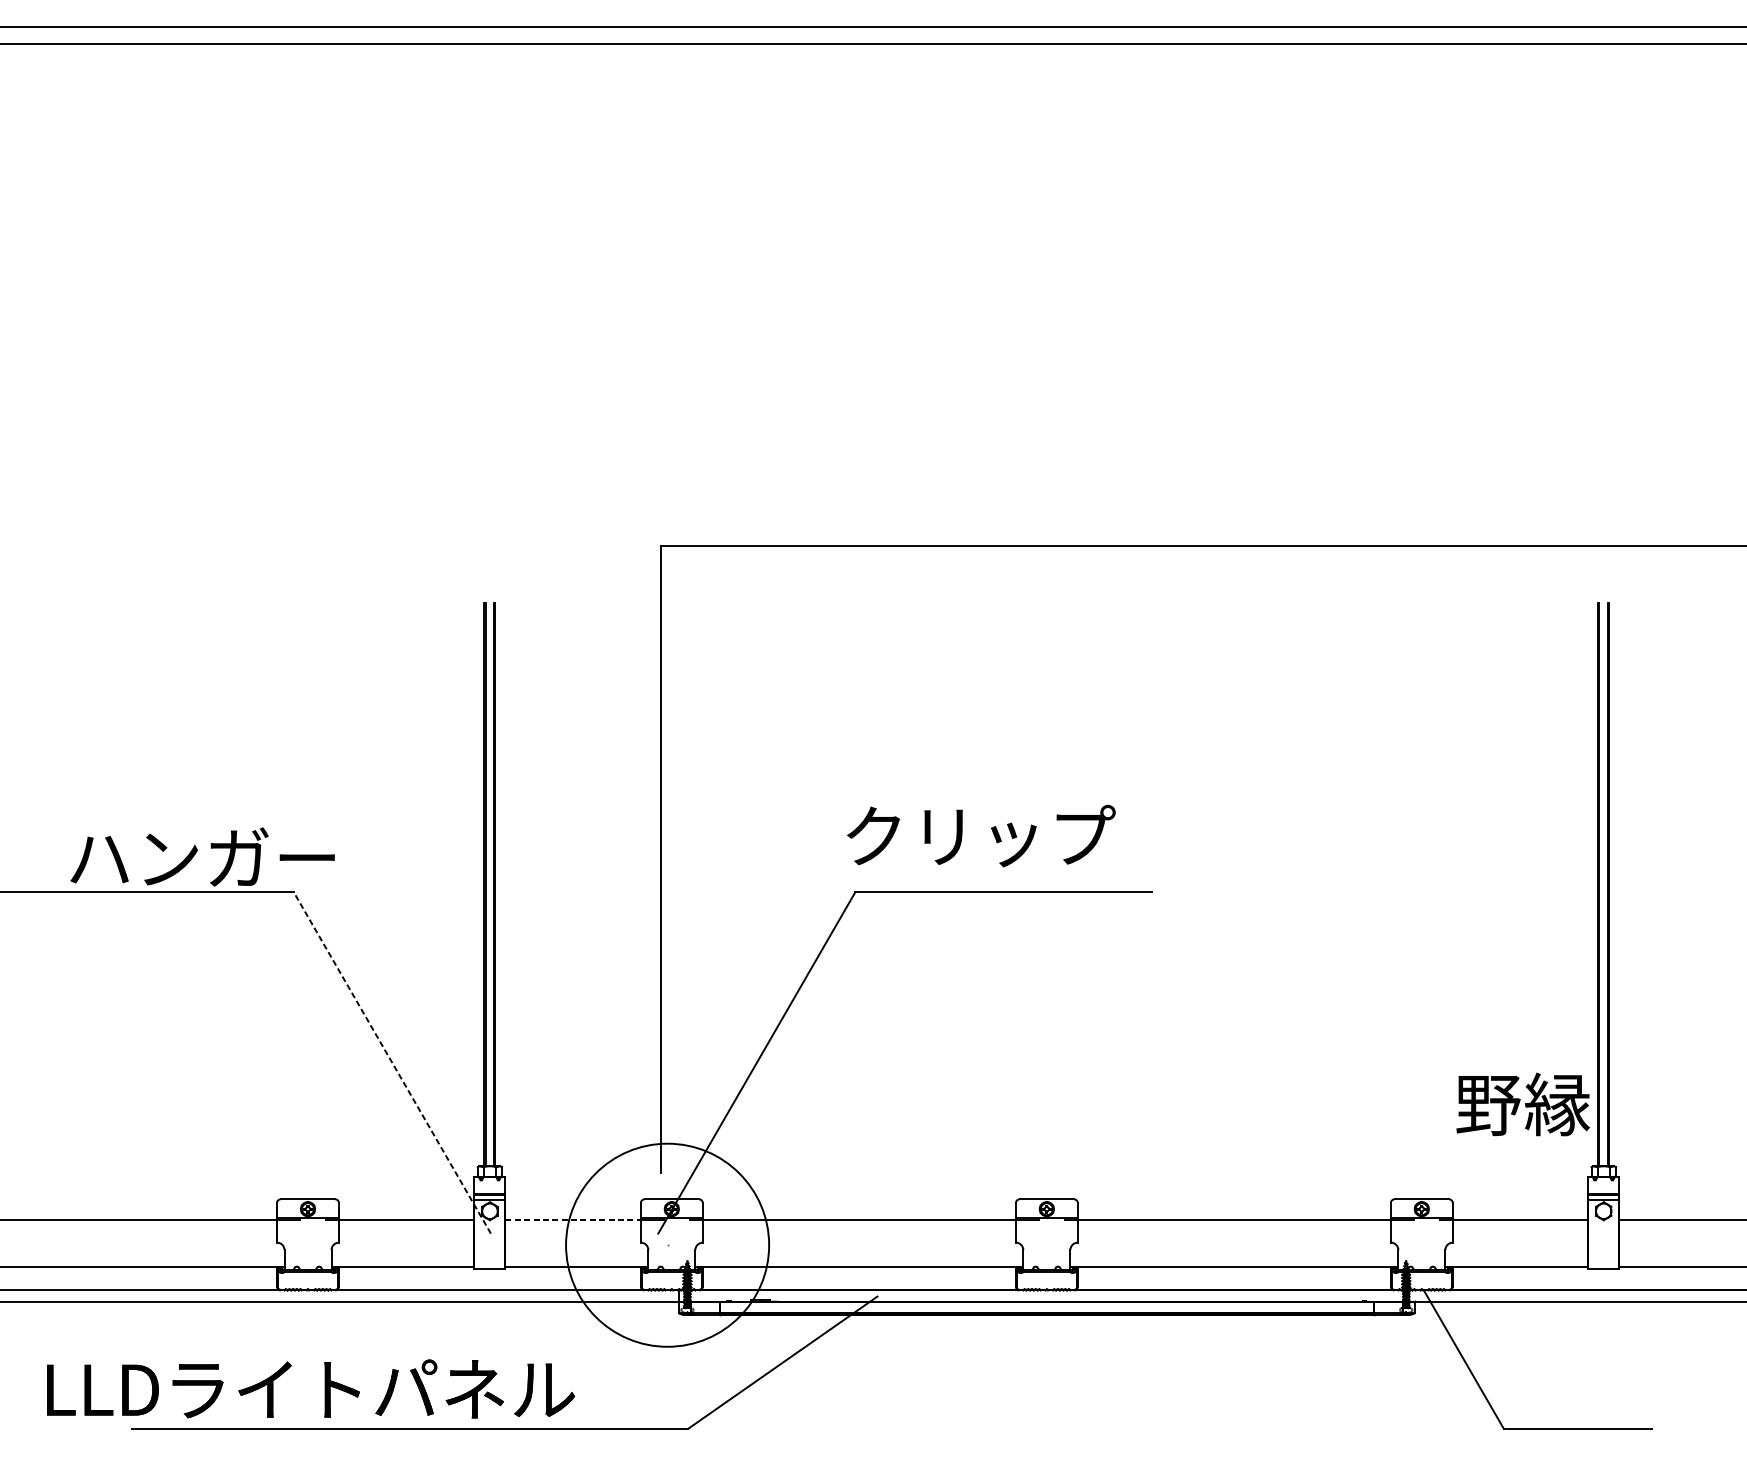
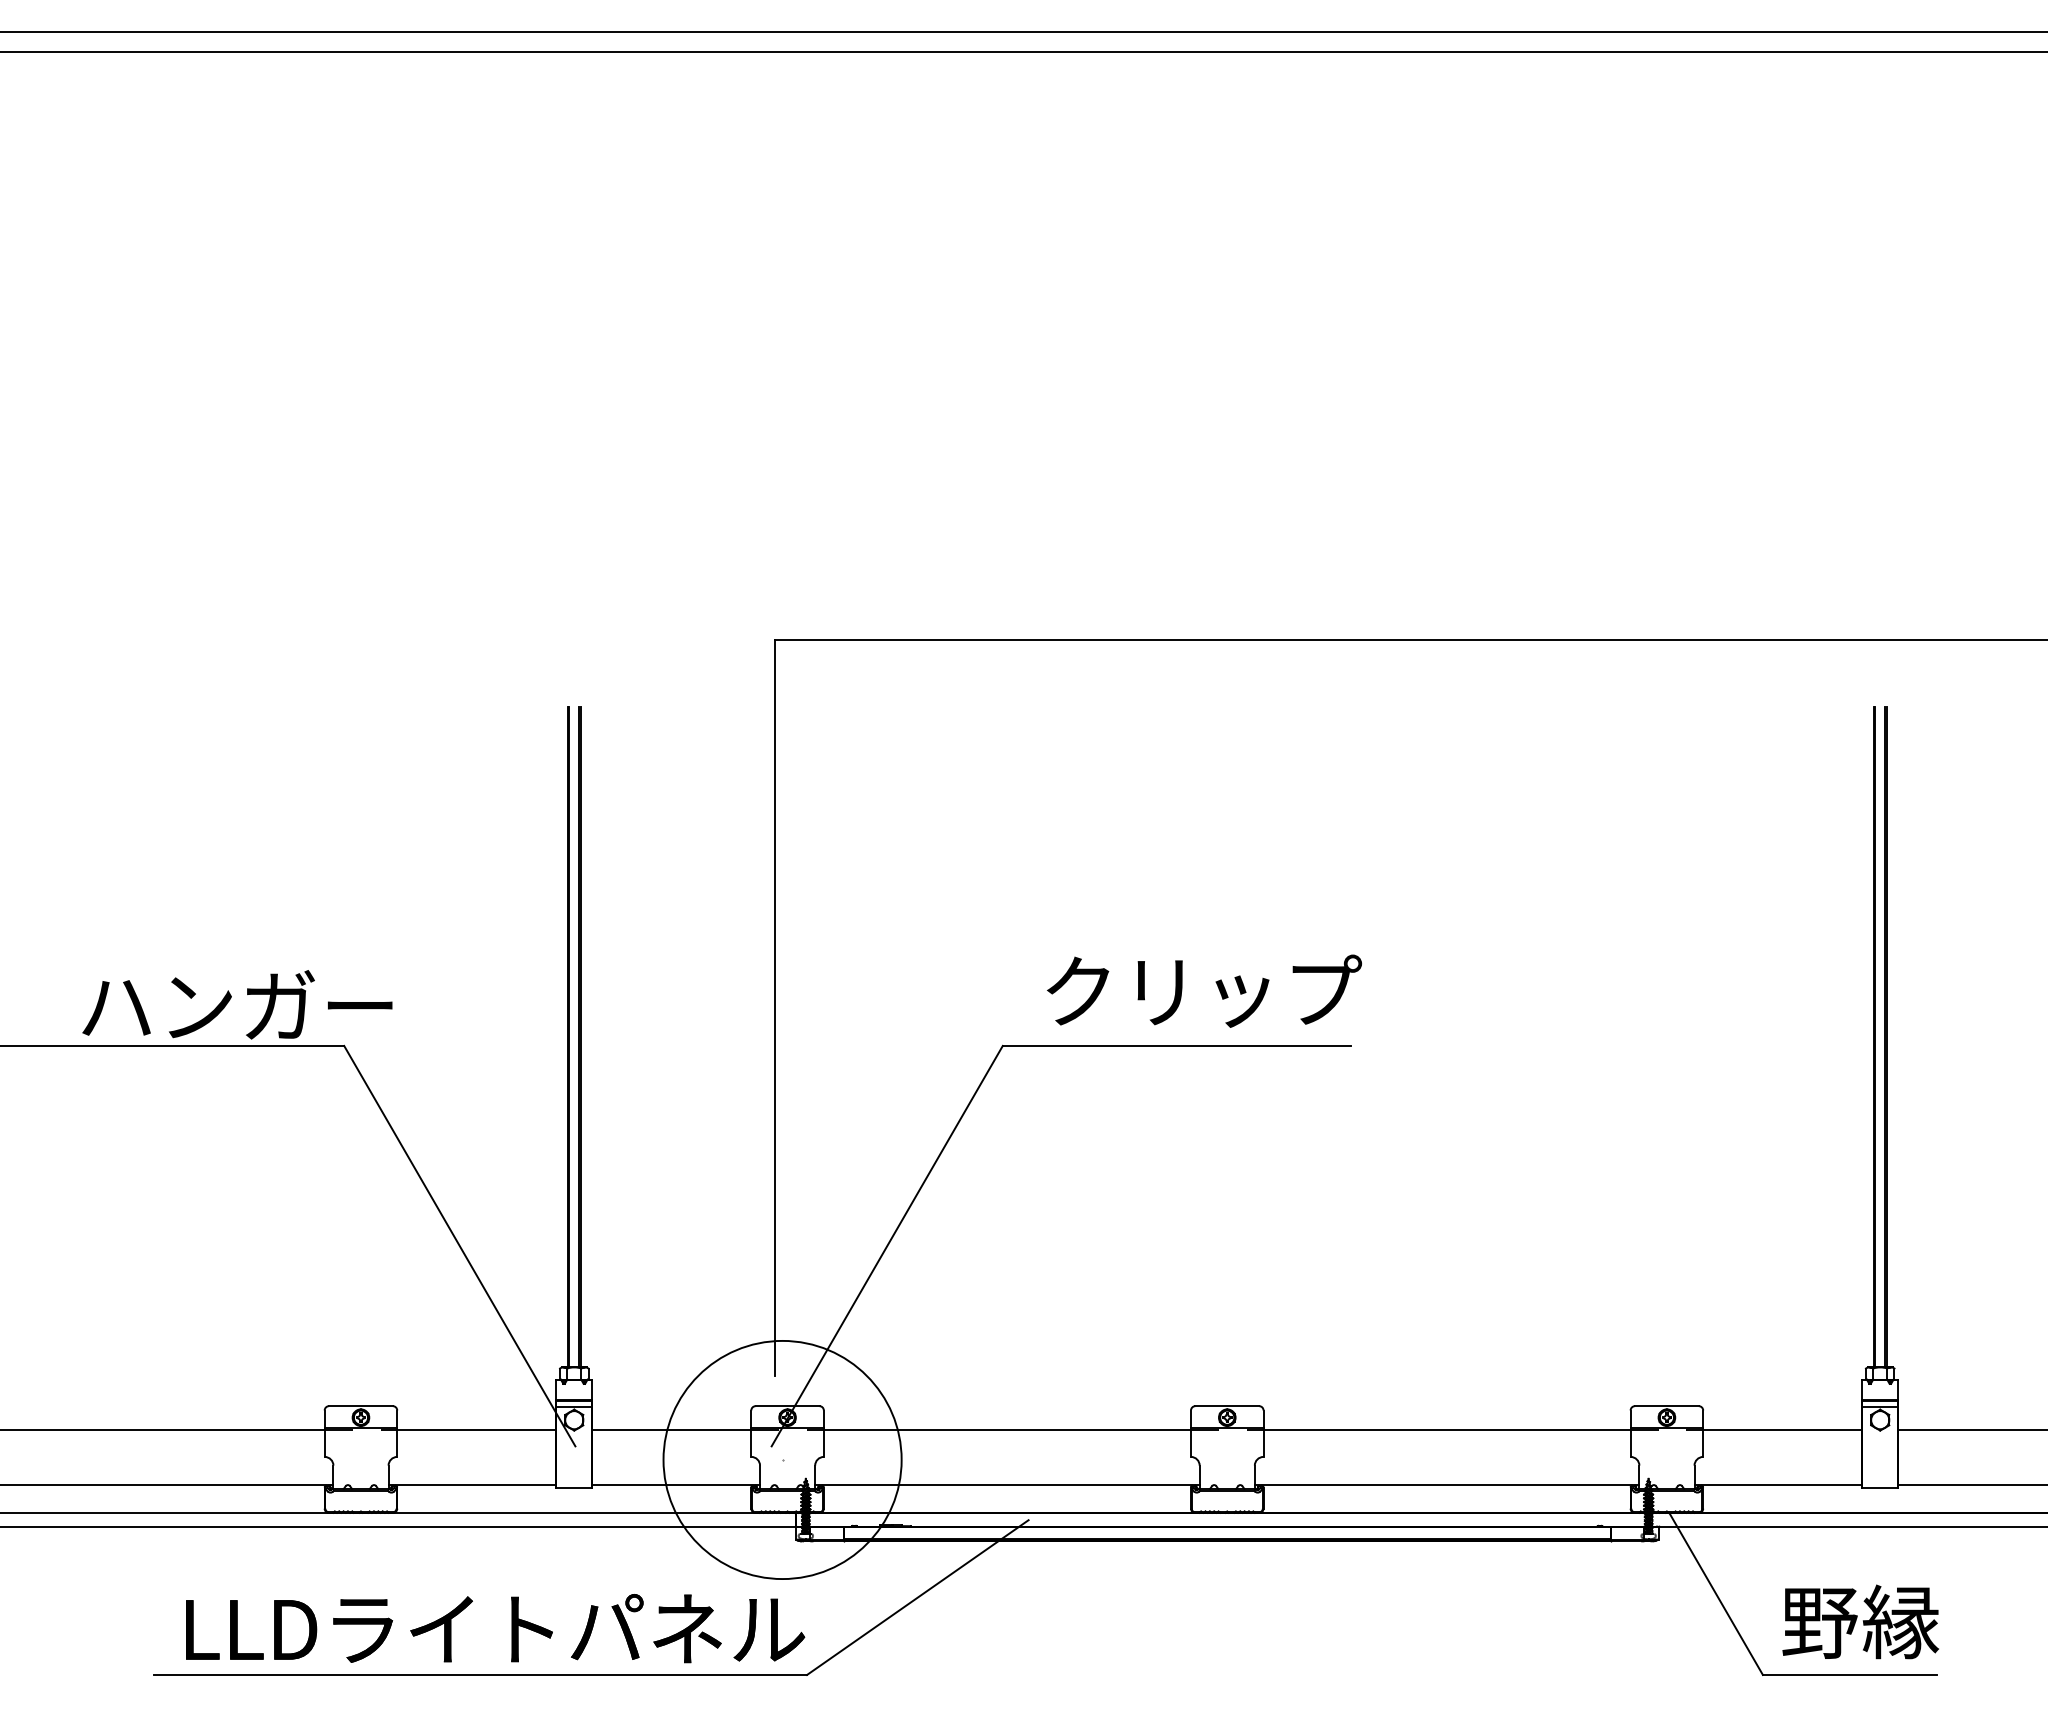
text: (981, 835) -> (1204, 990), moved
line: (392, 1062) -> (459, 1245), dashed -> solid
text: (1522, 1104) -> (1860, 1621), moved
line: (573, 1220) -> (672, 1430), dashed -> solid
text: (311, 1388) -> (495, 1628), moved

